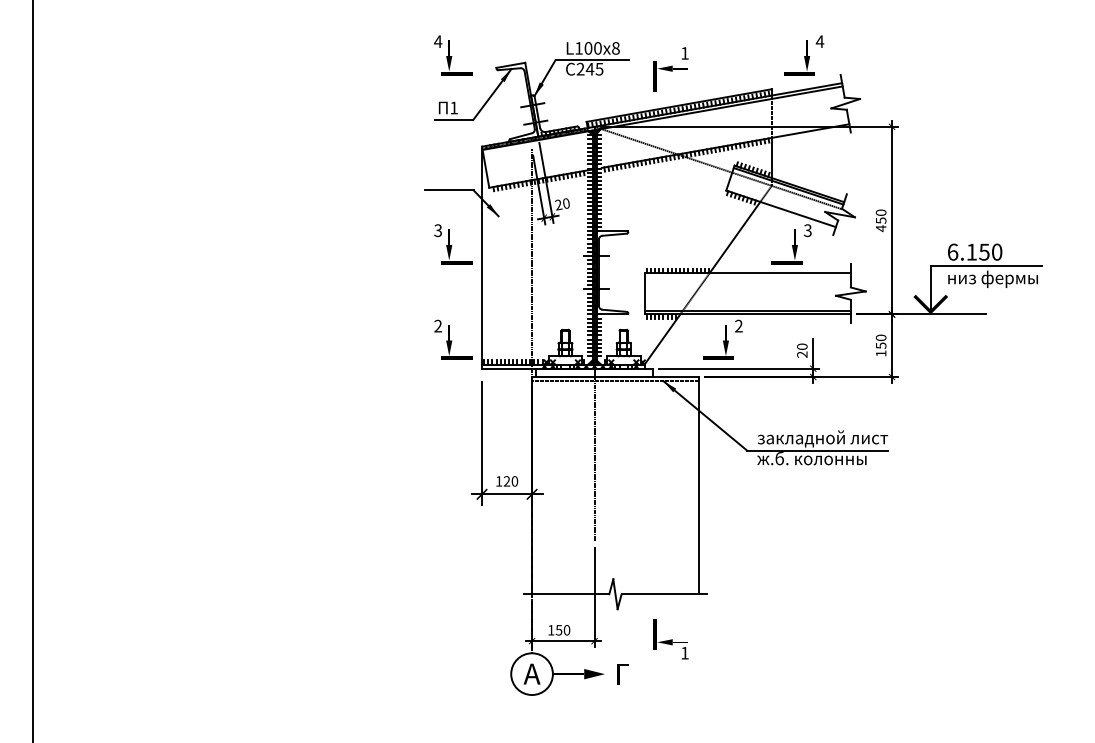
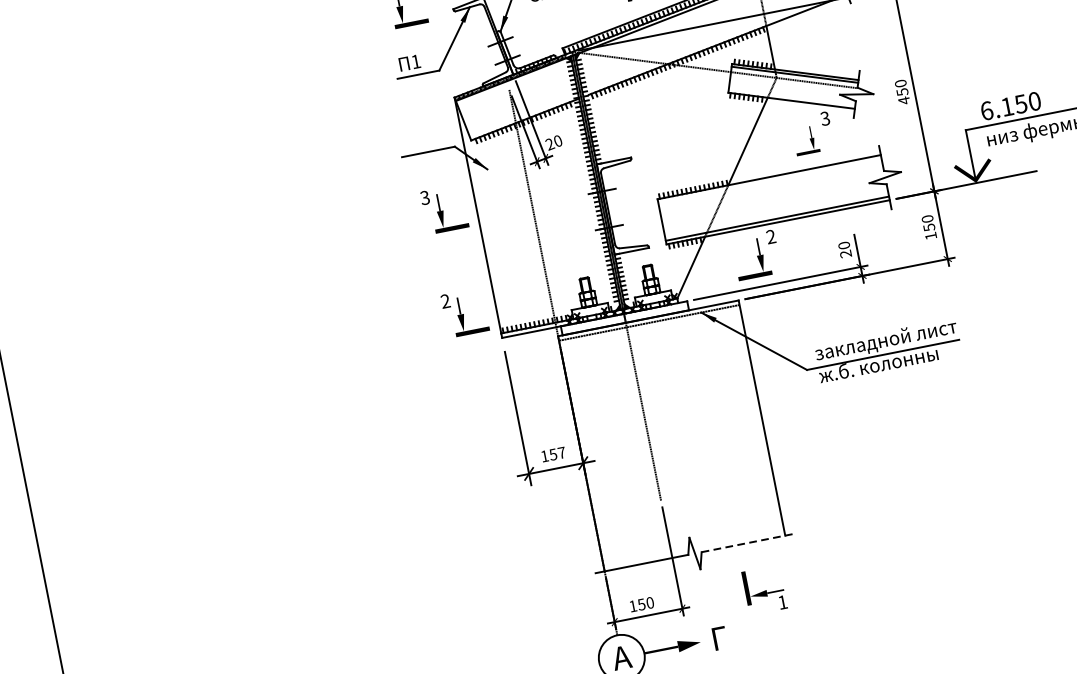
part: (786, 246) -> (805, 140), size x0.7
text: (510, 481) -> (557, 453), 120 -> 157
line: (664, 594) -> (748, 543), solid -> dashed

